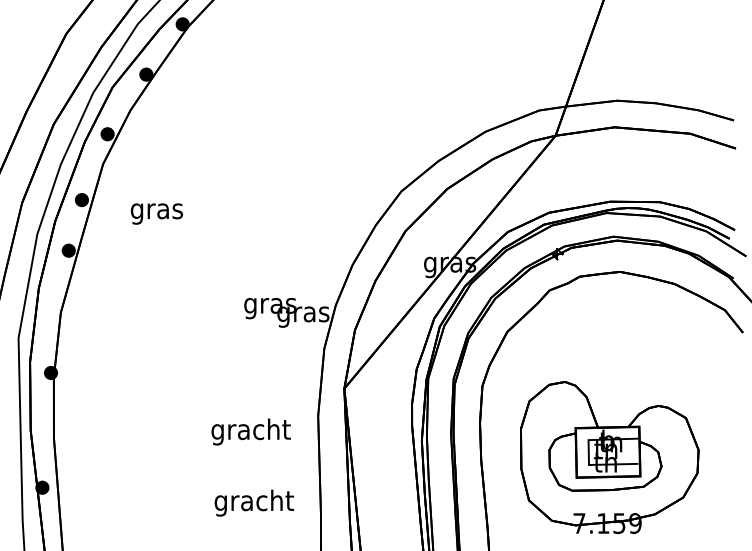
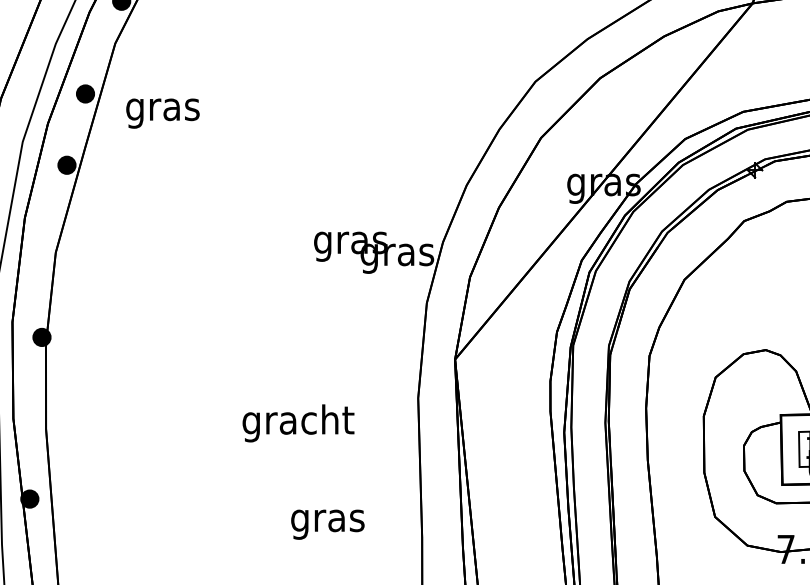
text: (156, 213) -> (162, 112), moved
text: (250, 431) -> (297, 422), moved
text: (254, 502) -> (328, 519), gracht -> gras

